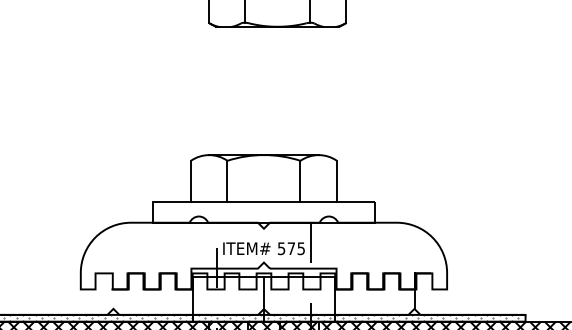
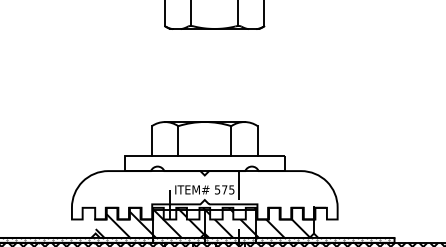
hatch: (260, 293) -> (202, 222), added

